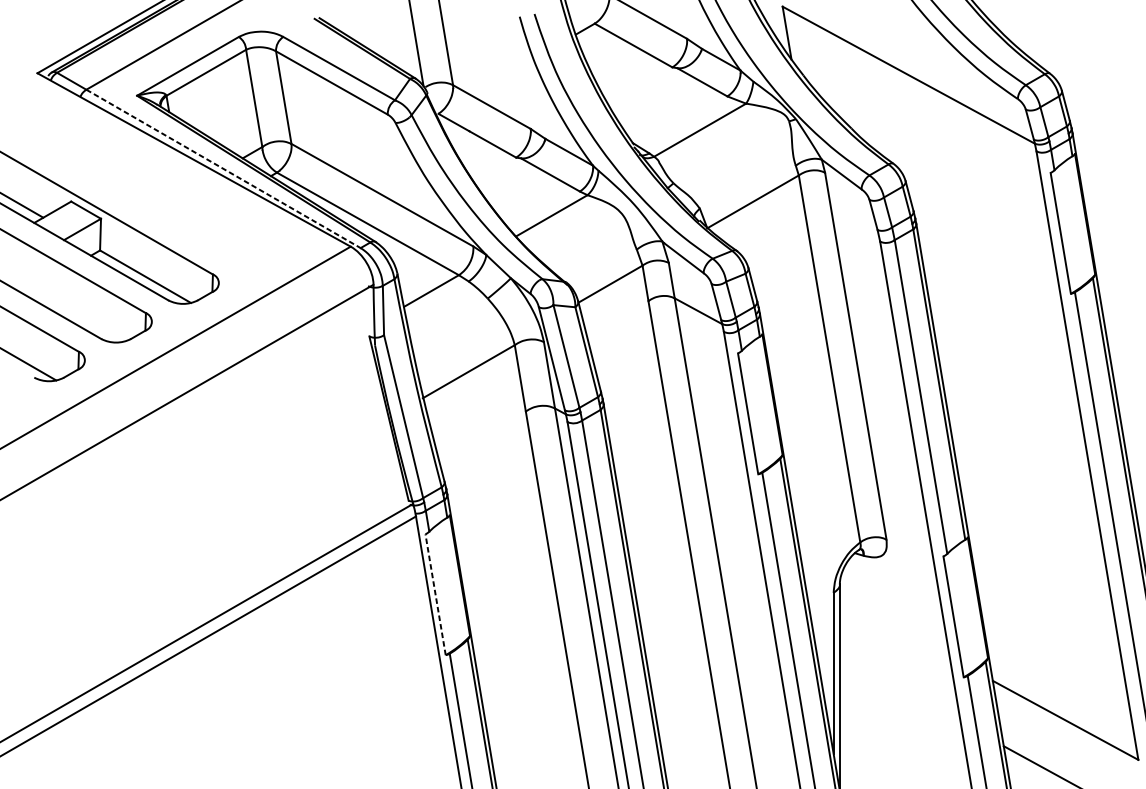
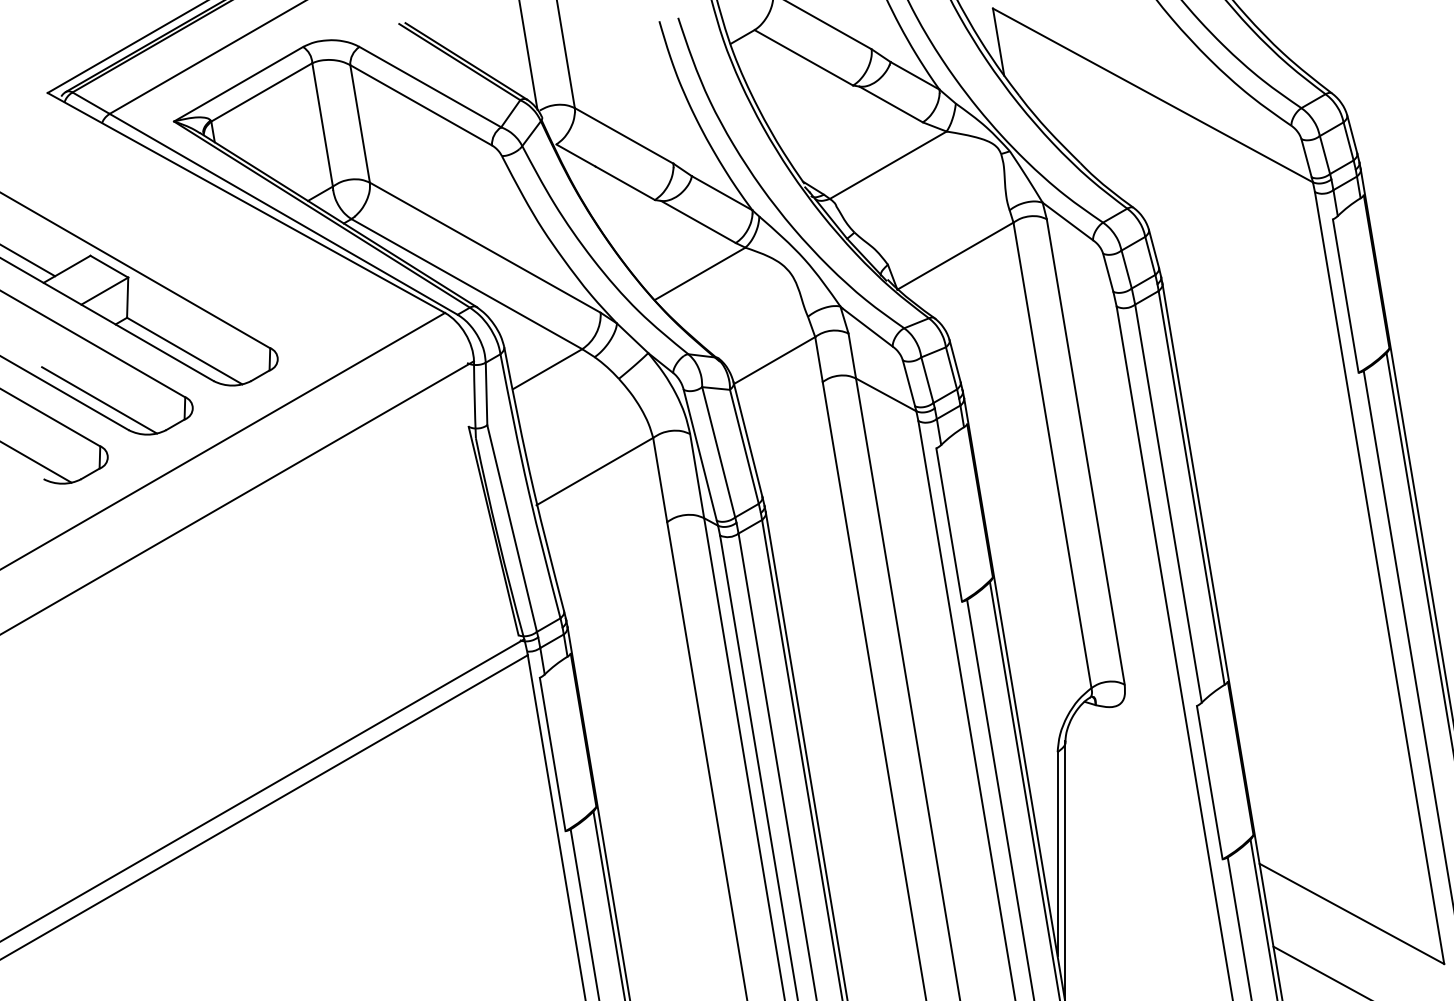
line: (223, 169) -> (283, 214), dashed -> solid
line: (78, 315) -> (99, 400), added
line: (435, 594) -> (552, 754), dashed -> solid

